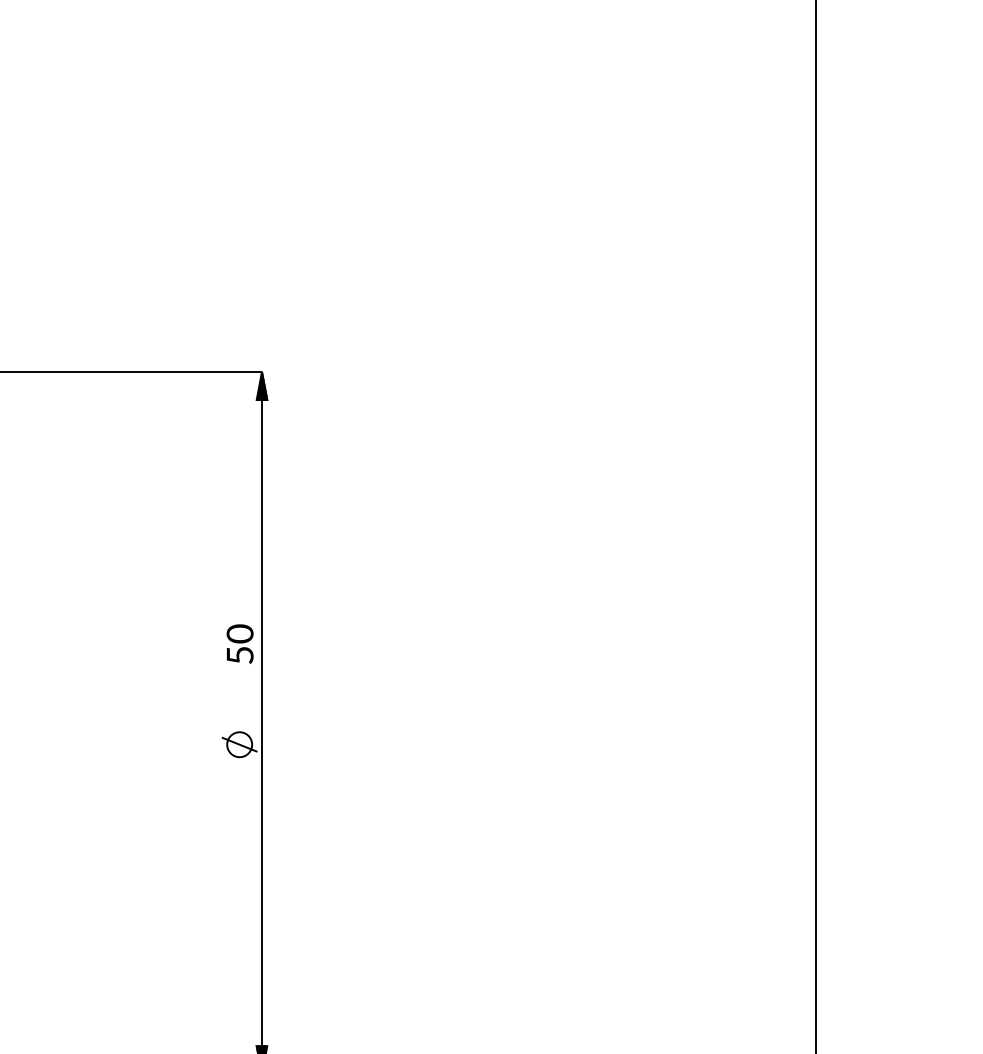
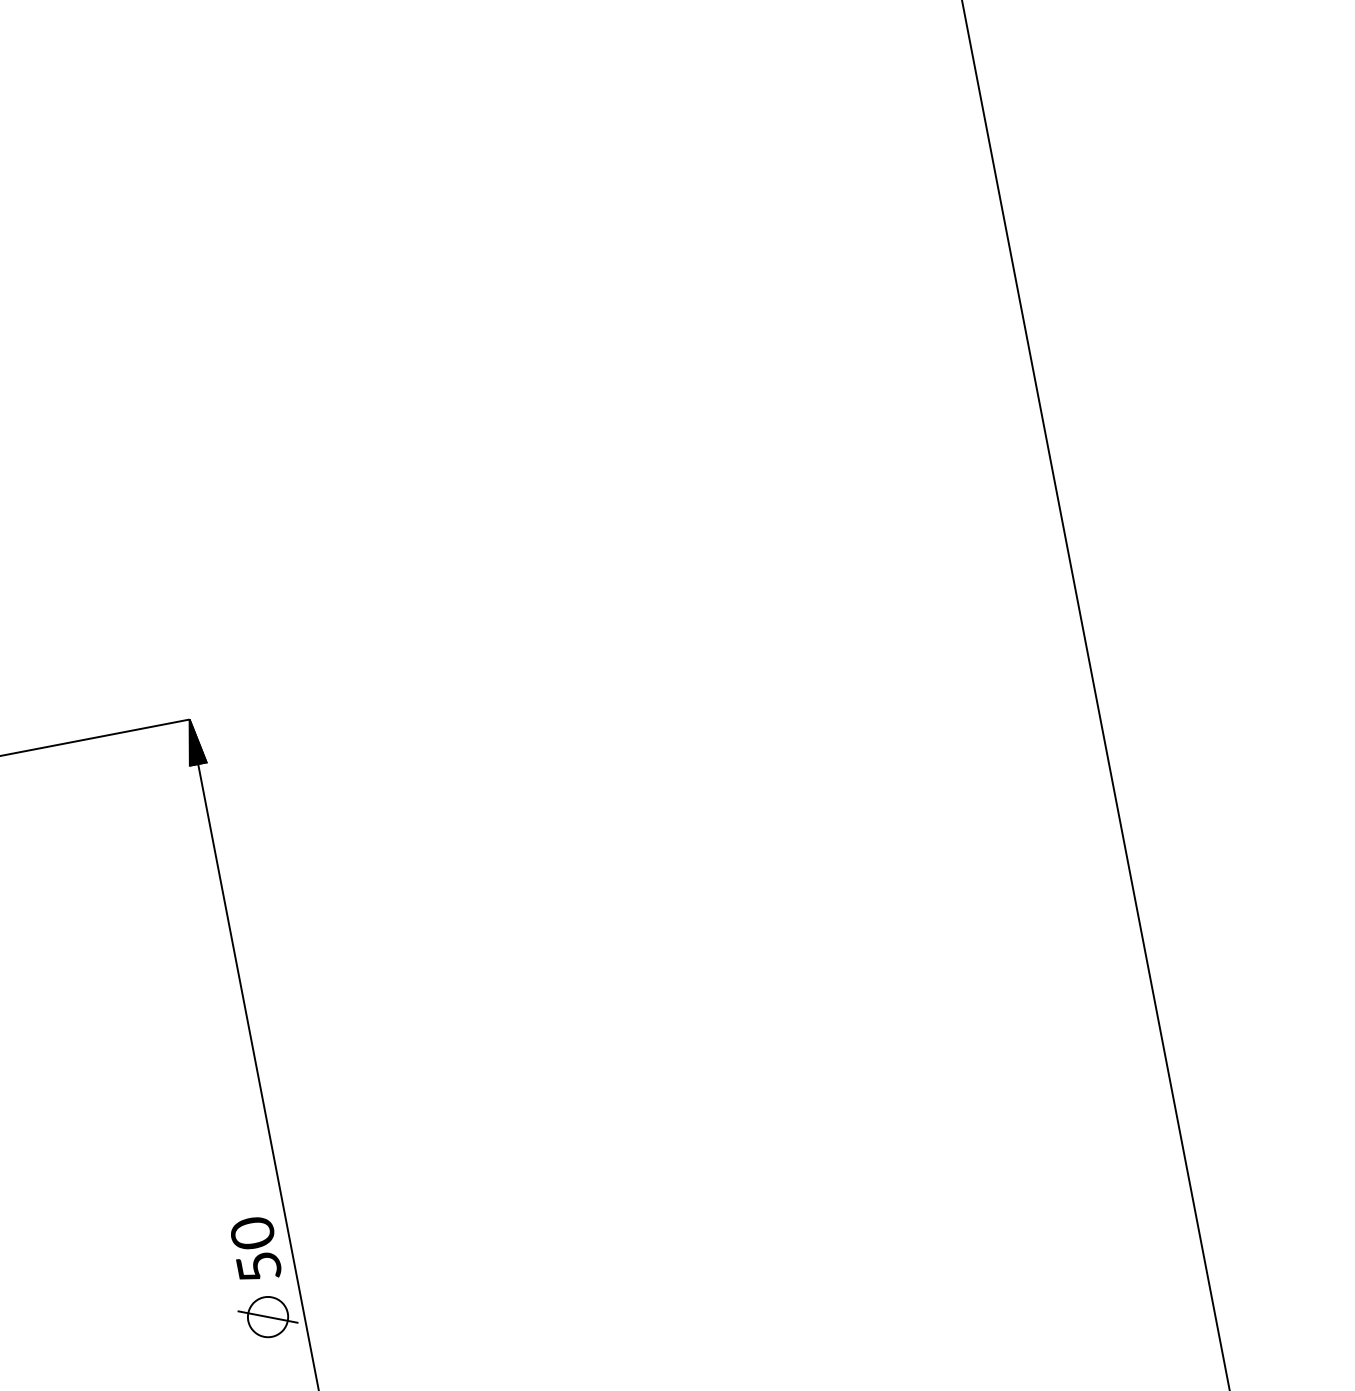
text: (239, 643) -> (254, 1248), moved

